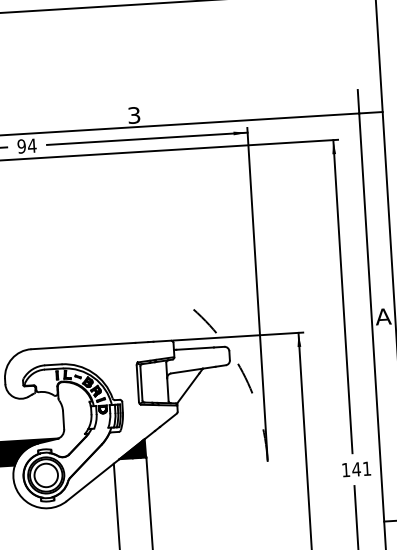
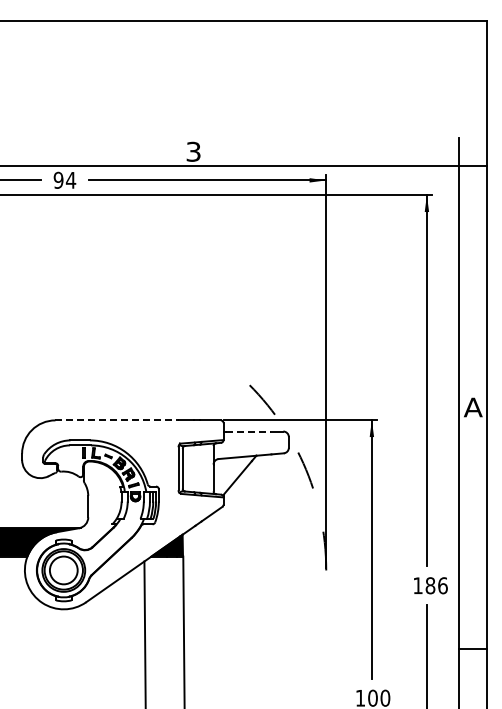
line: (83, 346) -> (117, 420), solid -> dashed
line: (195, 348) -> (249, 431), solid -> dashed
text: (361, 468) -> (436, 585), 141 -> 186

